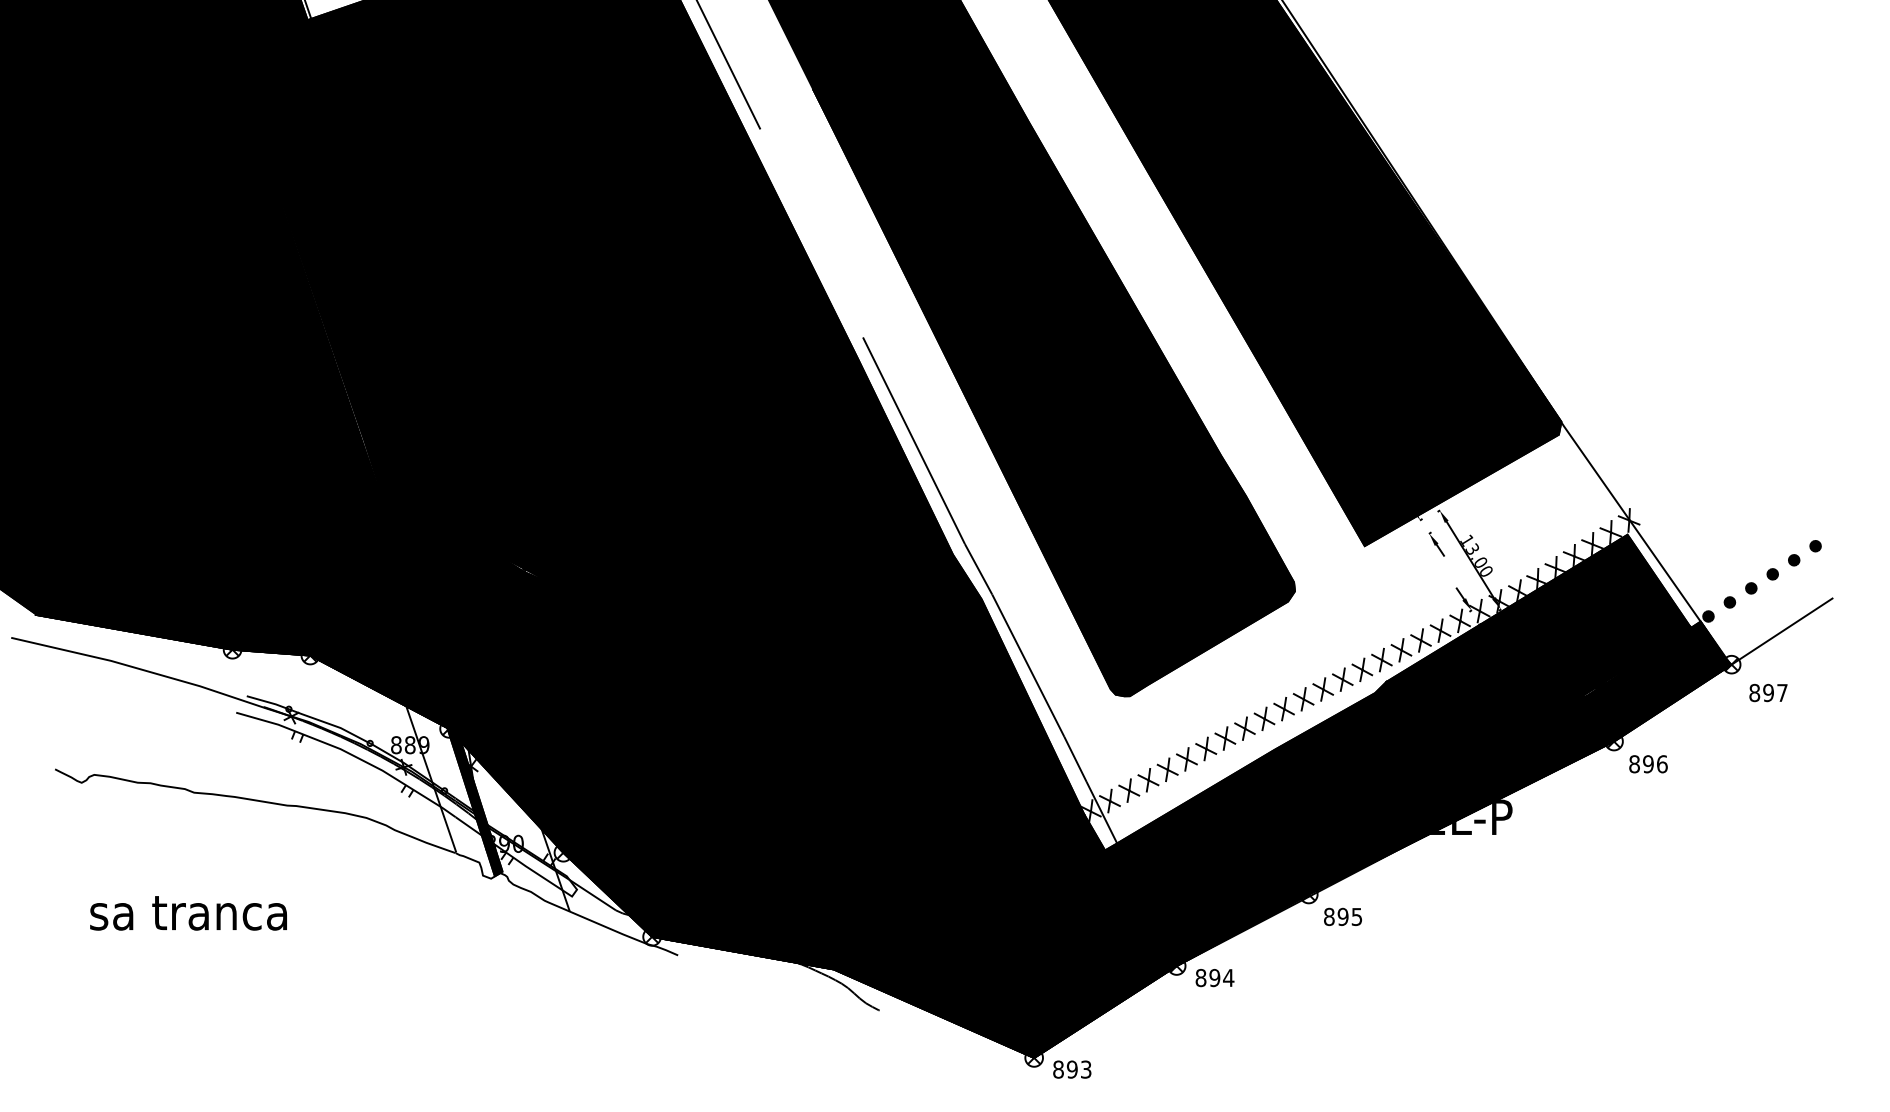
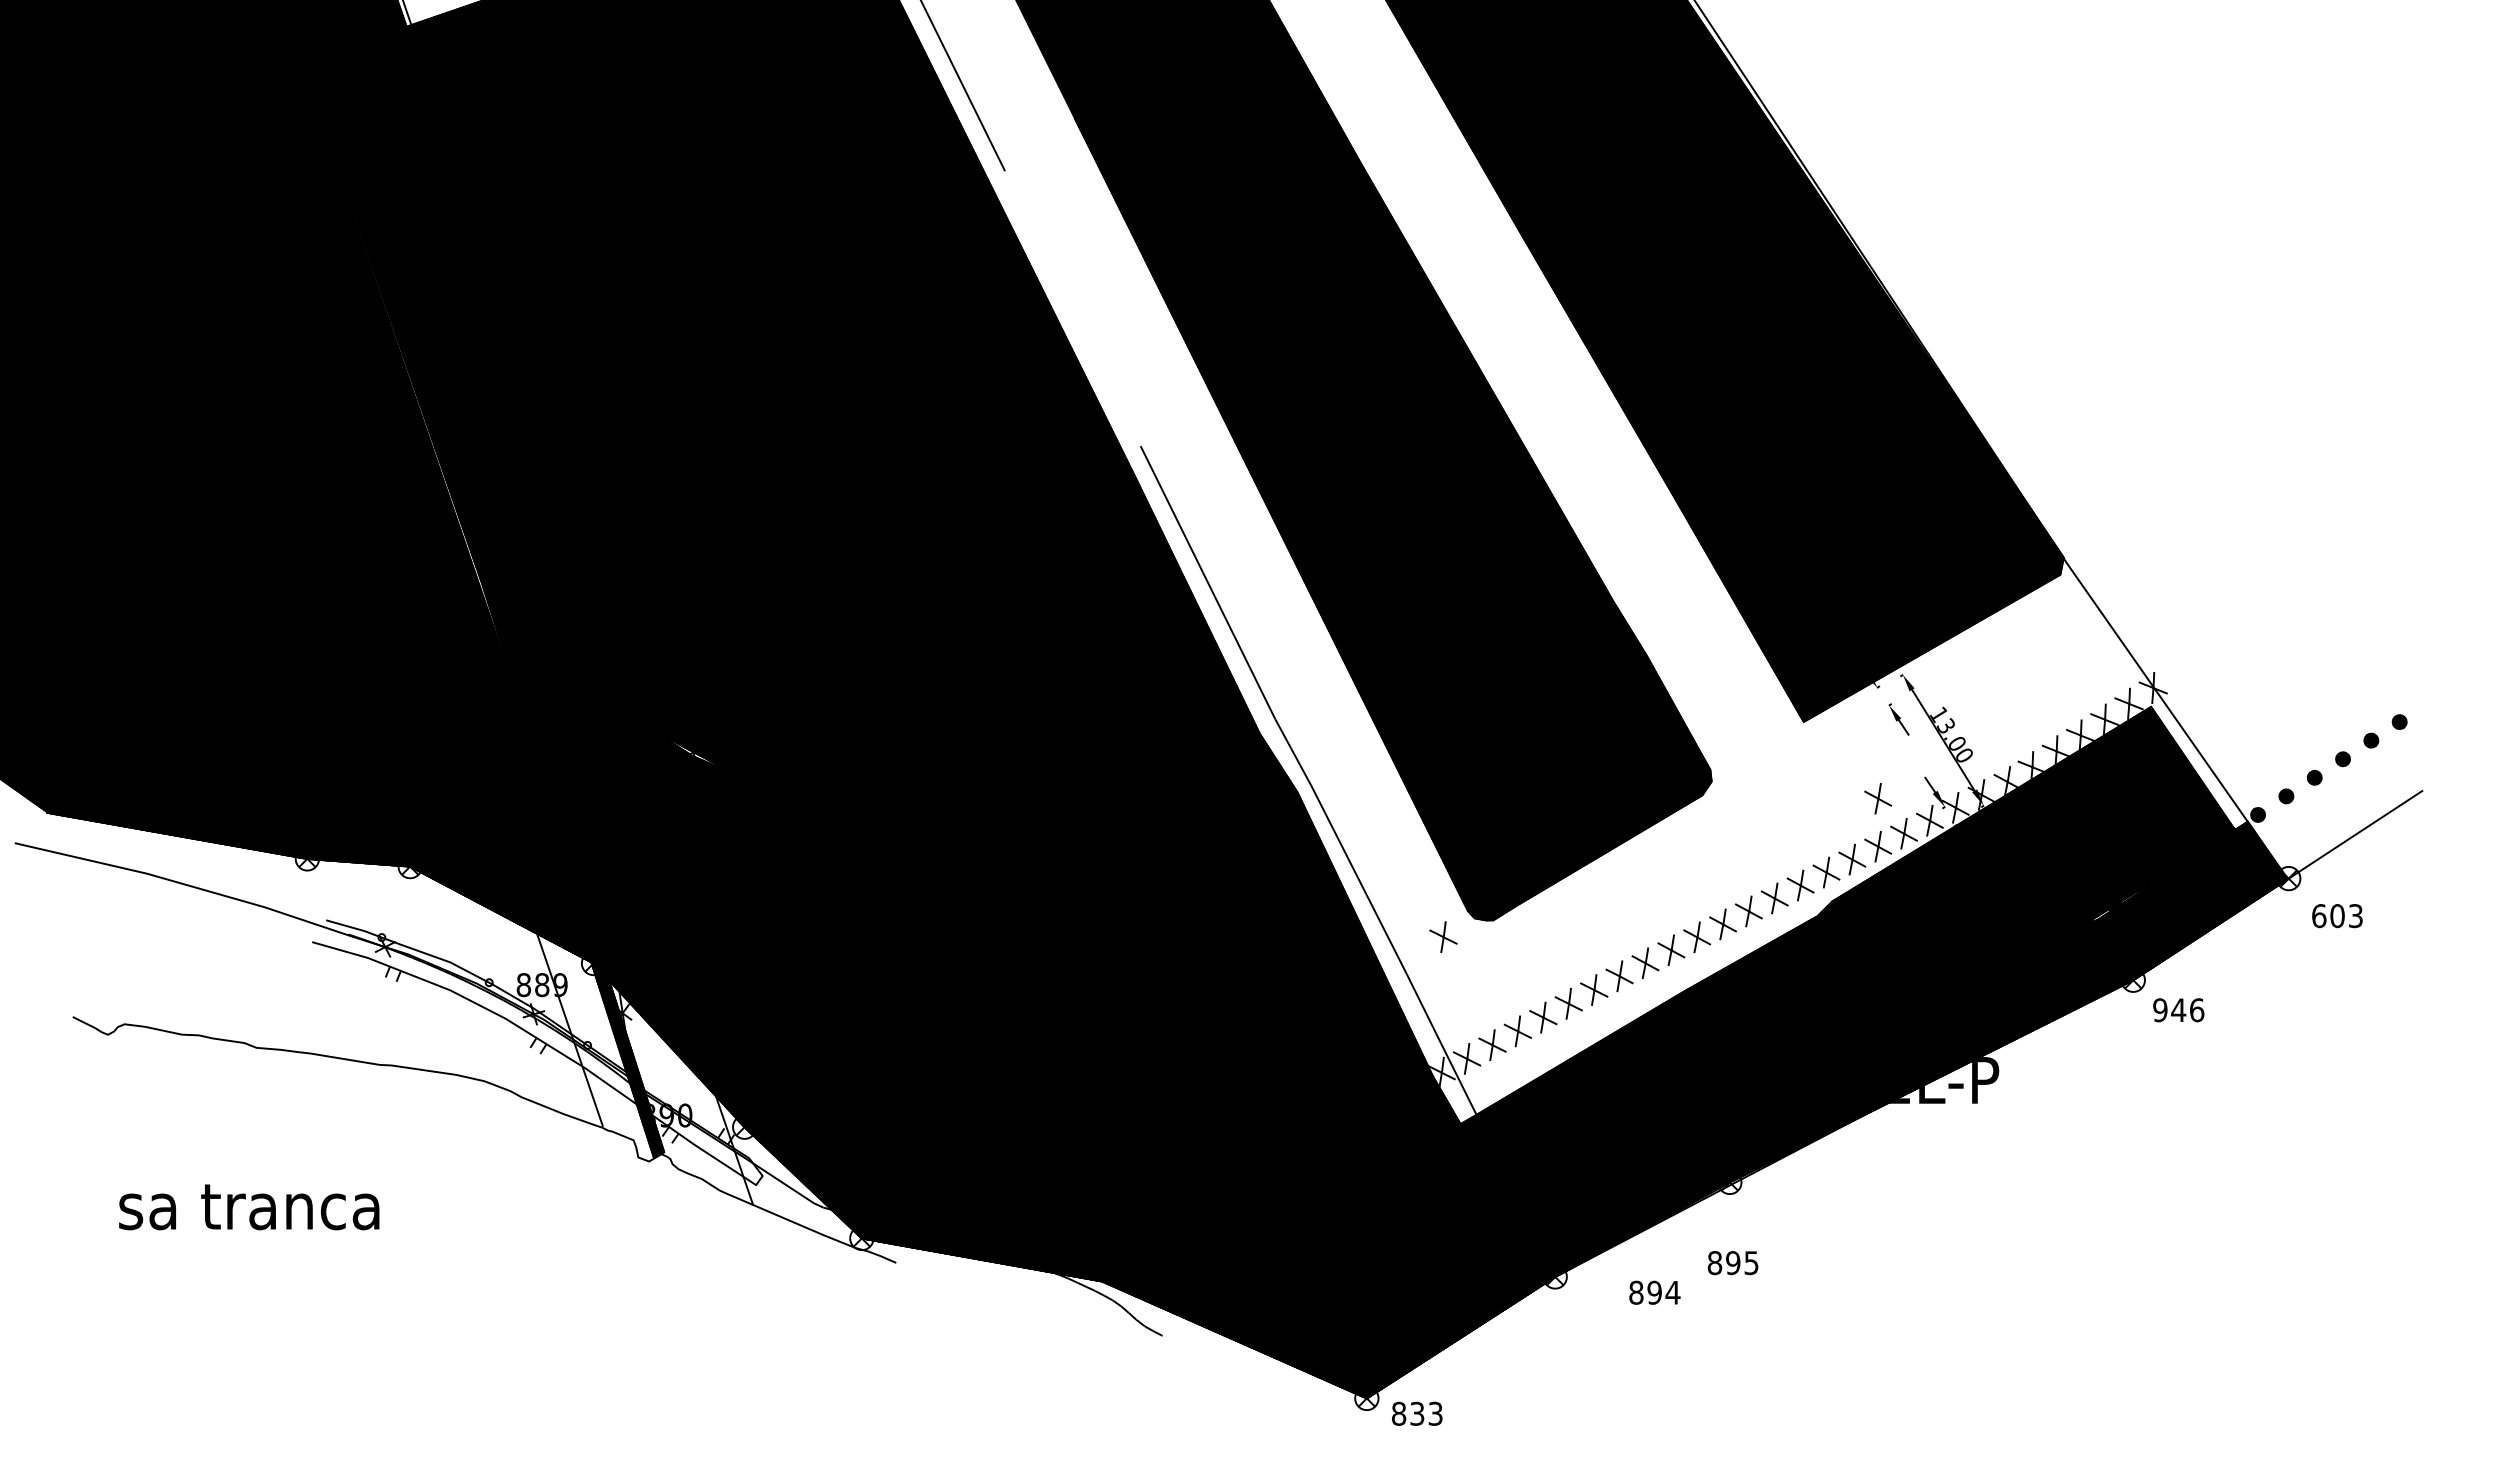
part: (1421, 604) -> (1878, 798), added
text: (1768, 693) -> (2337, 916), 897 -> 603
part: (1092, 708) -> (1443, 936), added
text: (1641, 764) -> (2169, 1010), 896 -> 946
text: (1342, 917) -> (1732, 1263), moved
text: (1214, 977) -> (1654, 1292), moved
text: (1072, 1069) -> (1417, 1413), 893 -> 833

